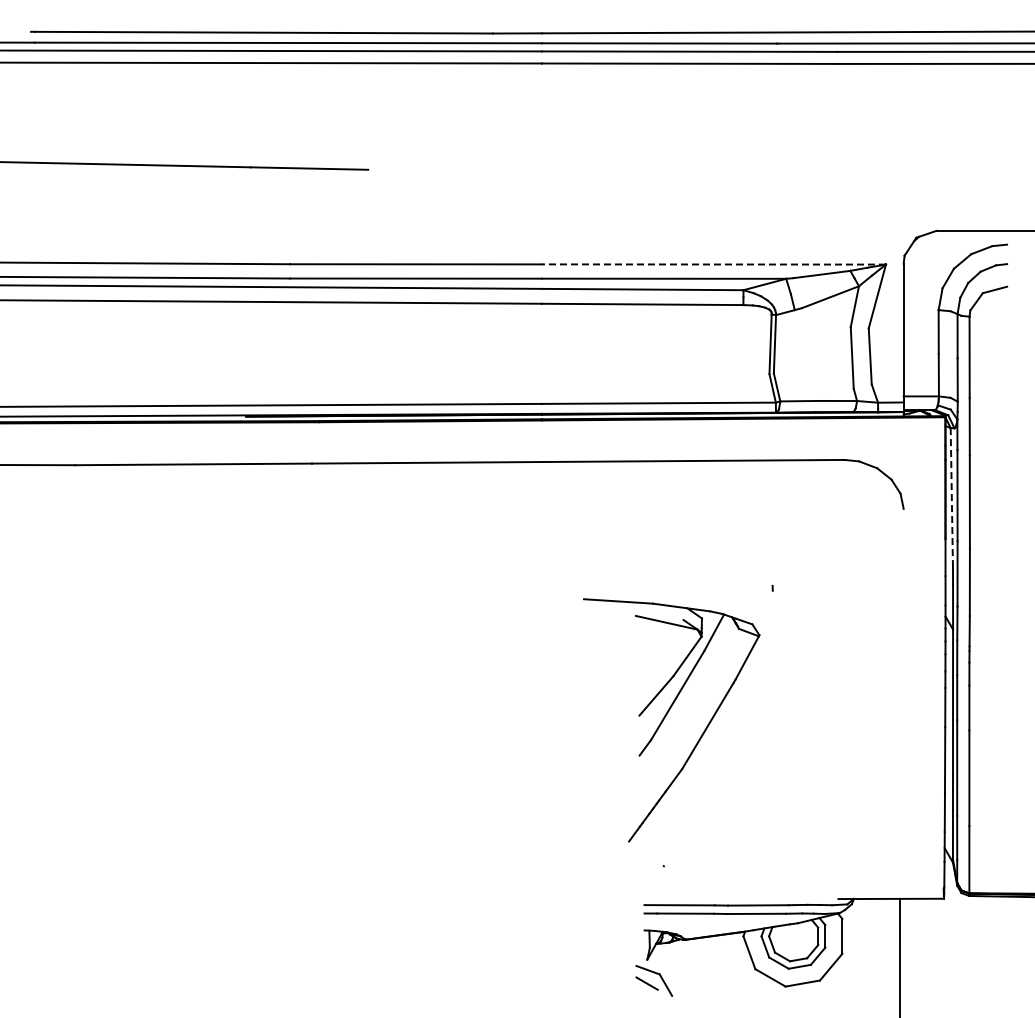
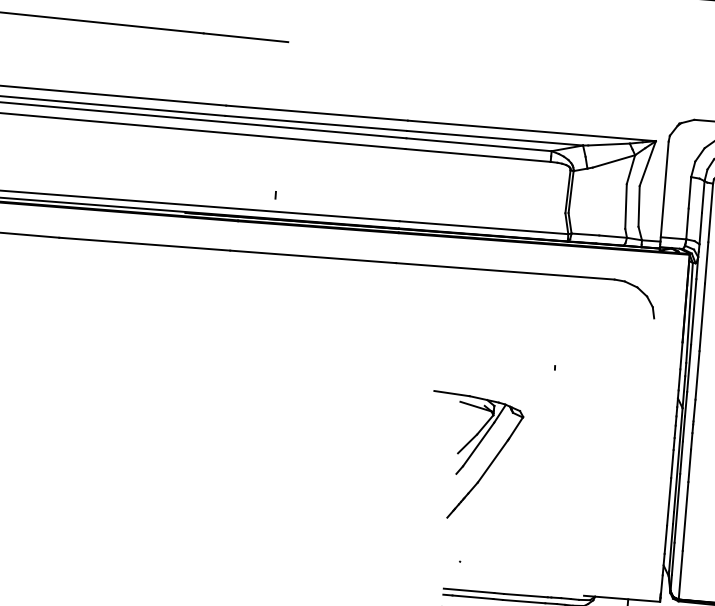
line: (713, 264) -> (531, 130), dashed -> solid
line: (368, 381) -> (275, 194), added
line: (951, 497) -> (689, 312), dashed -> solid
part: (671, 720) -> (474, 457), size x0.71

